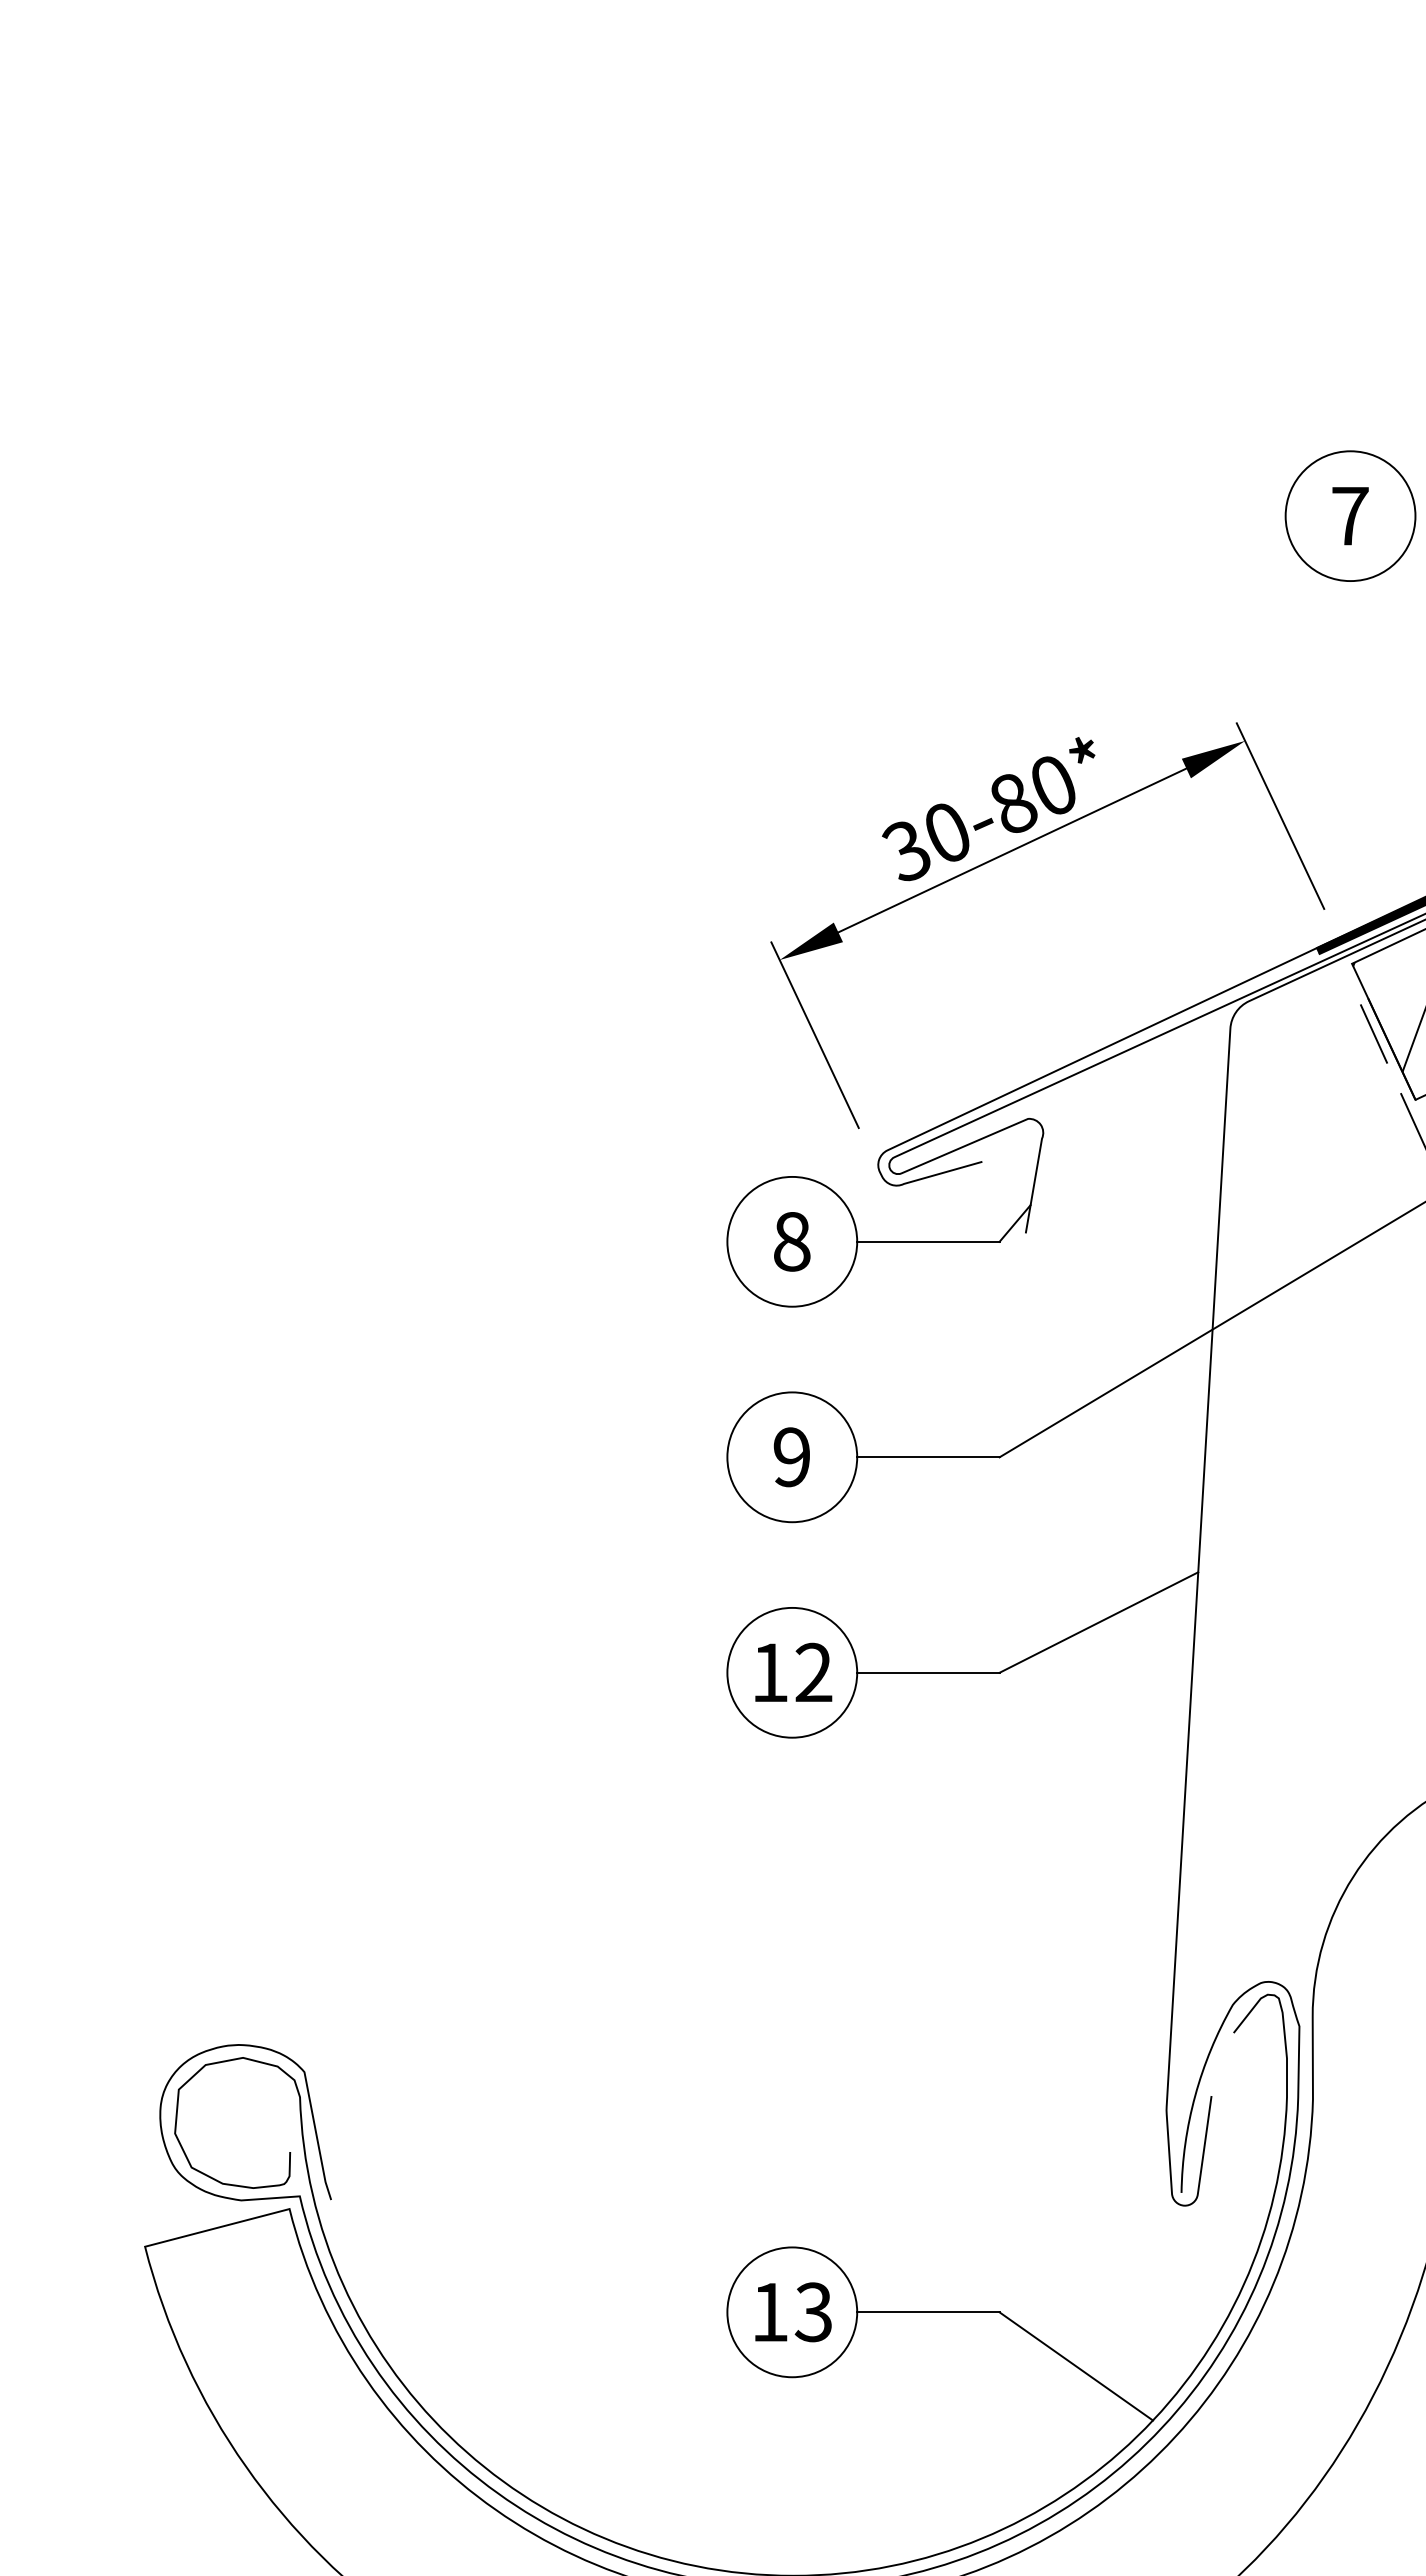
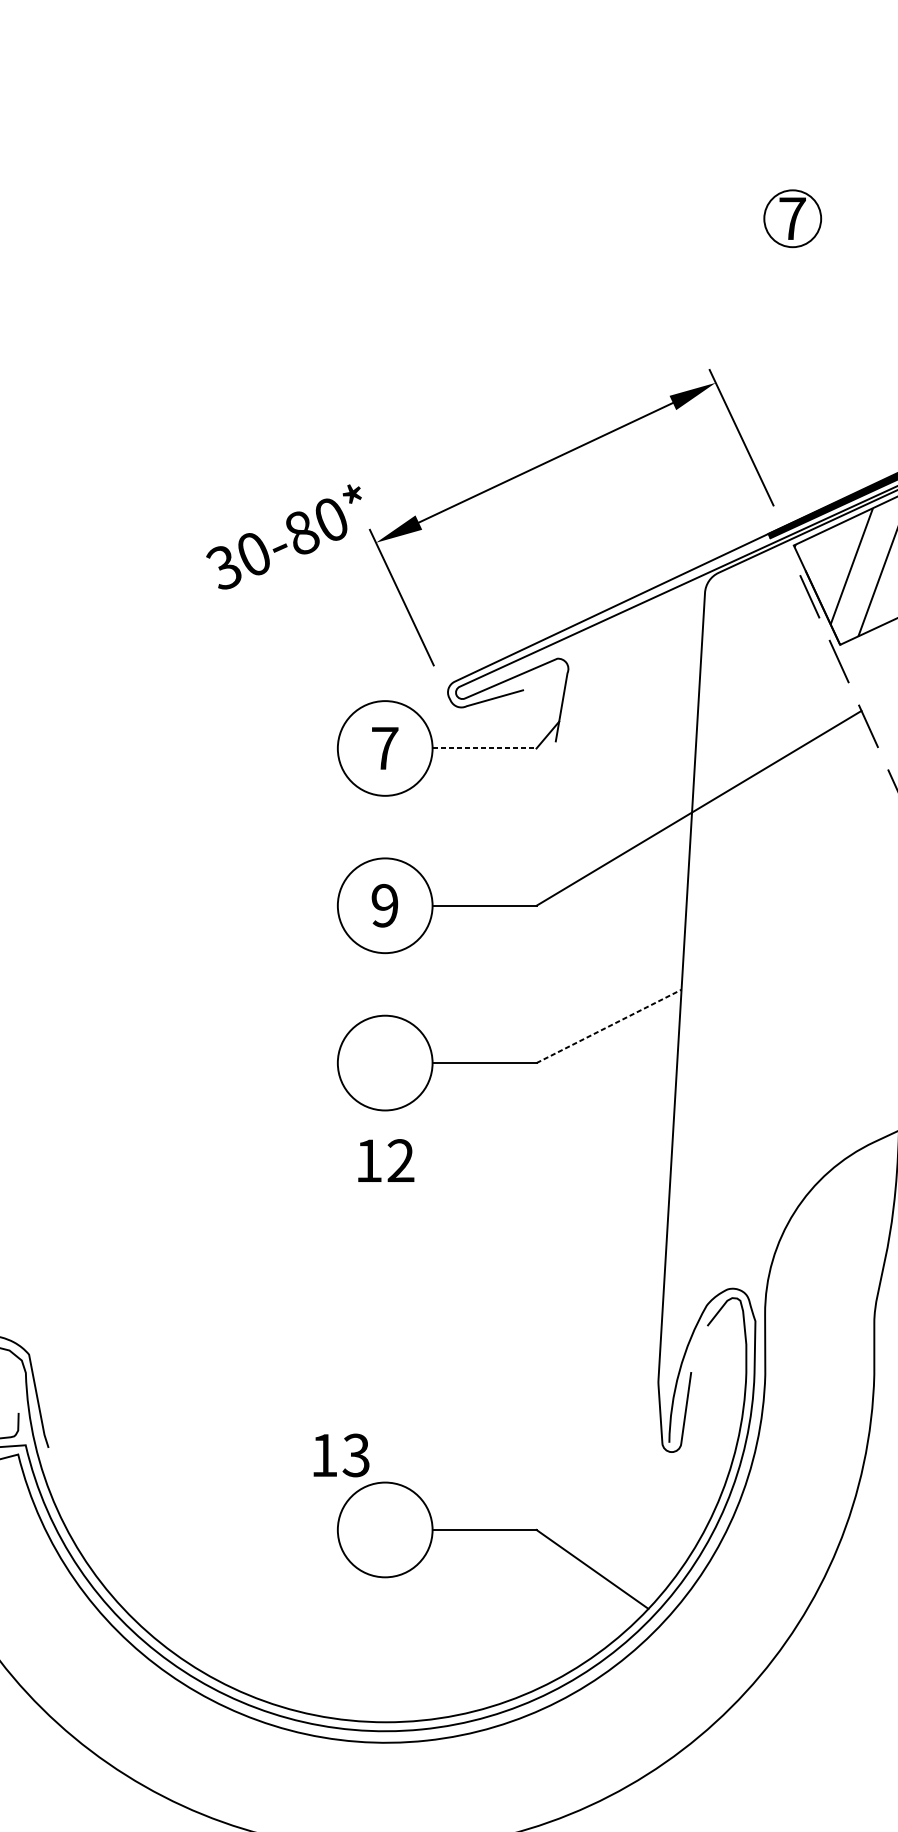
circle: (1350, 516) -> (792, 218), size x0.6
text: (988, 809) -> (283, 537), moved
text: (792, 1241) -> (385, 748), 8 -> 7
line: (928, 1241) -> (484, 748), solid -> dashed
line: (1099, 1622) -> (609, 1026), solid -> dashed
text: (793, 1671) -> (386, 1159), moved
text: (793, 2312) -> (341, 1455), moved

